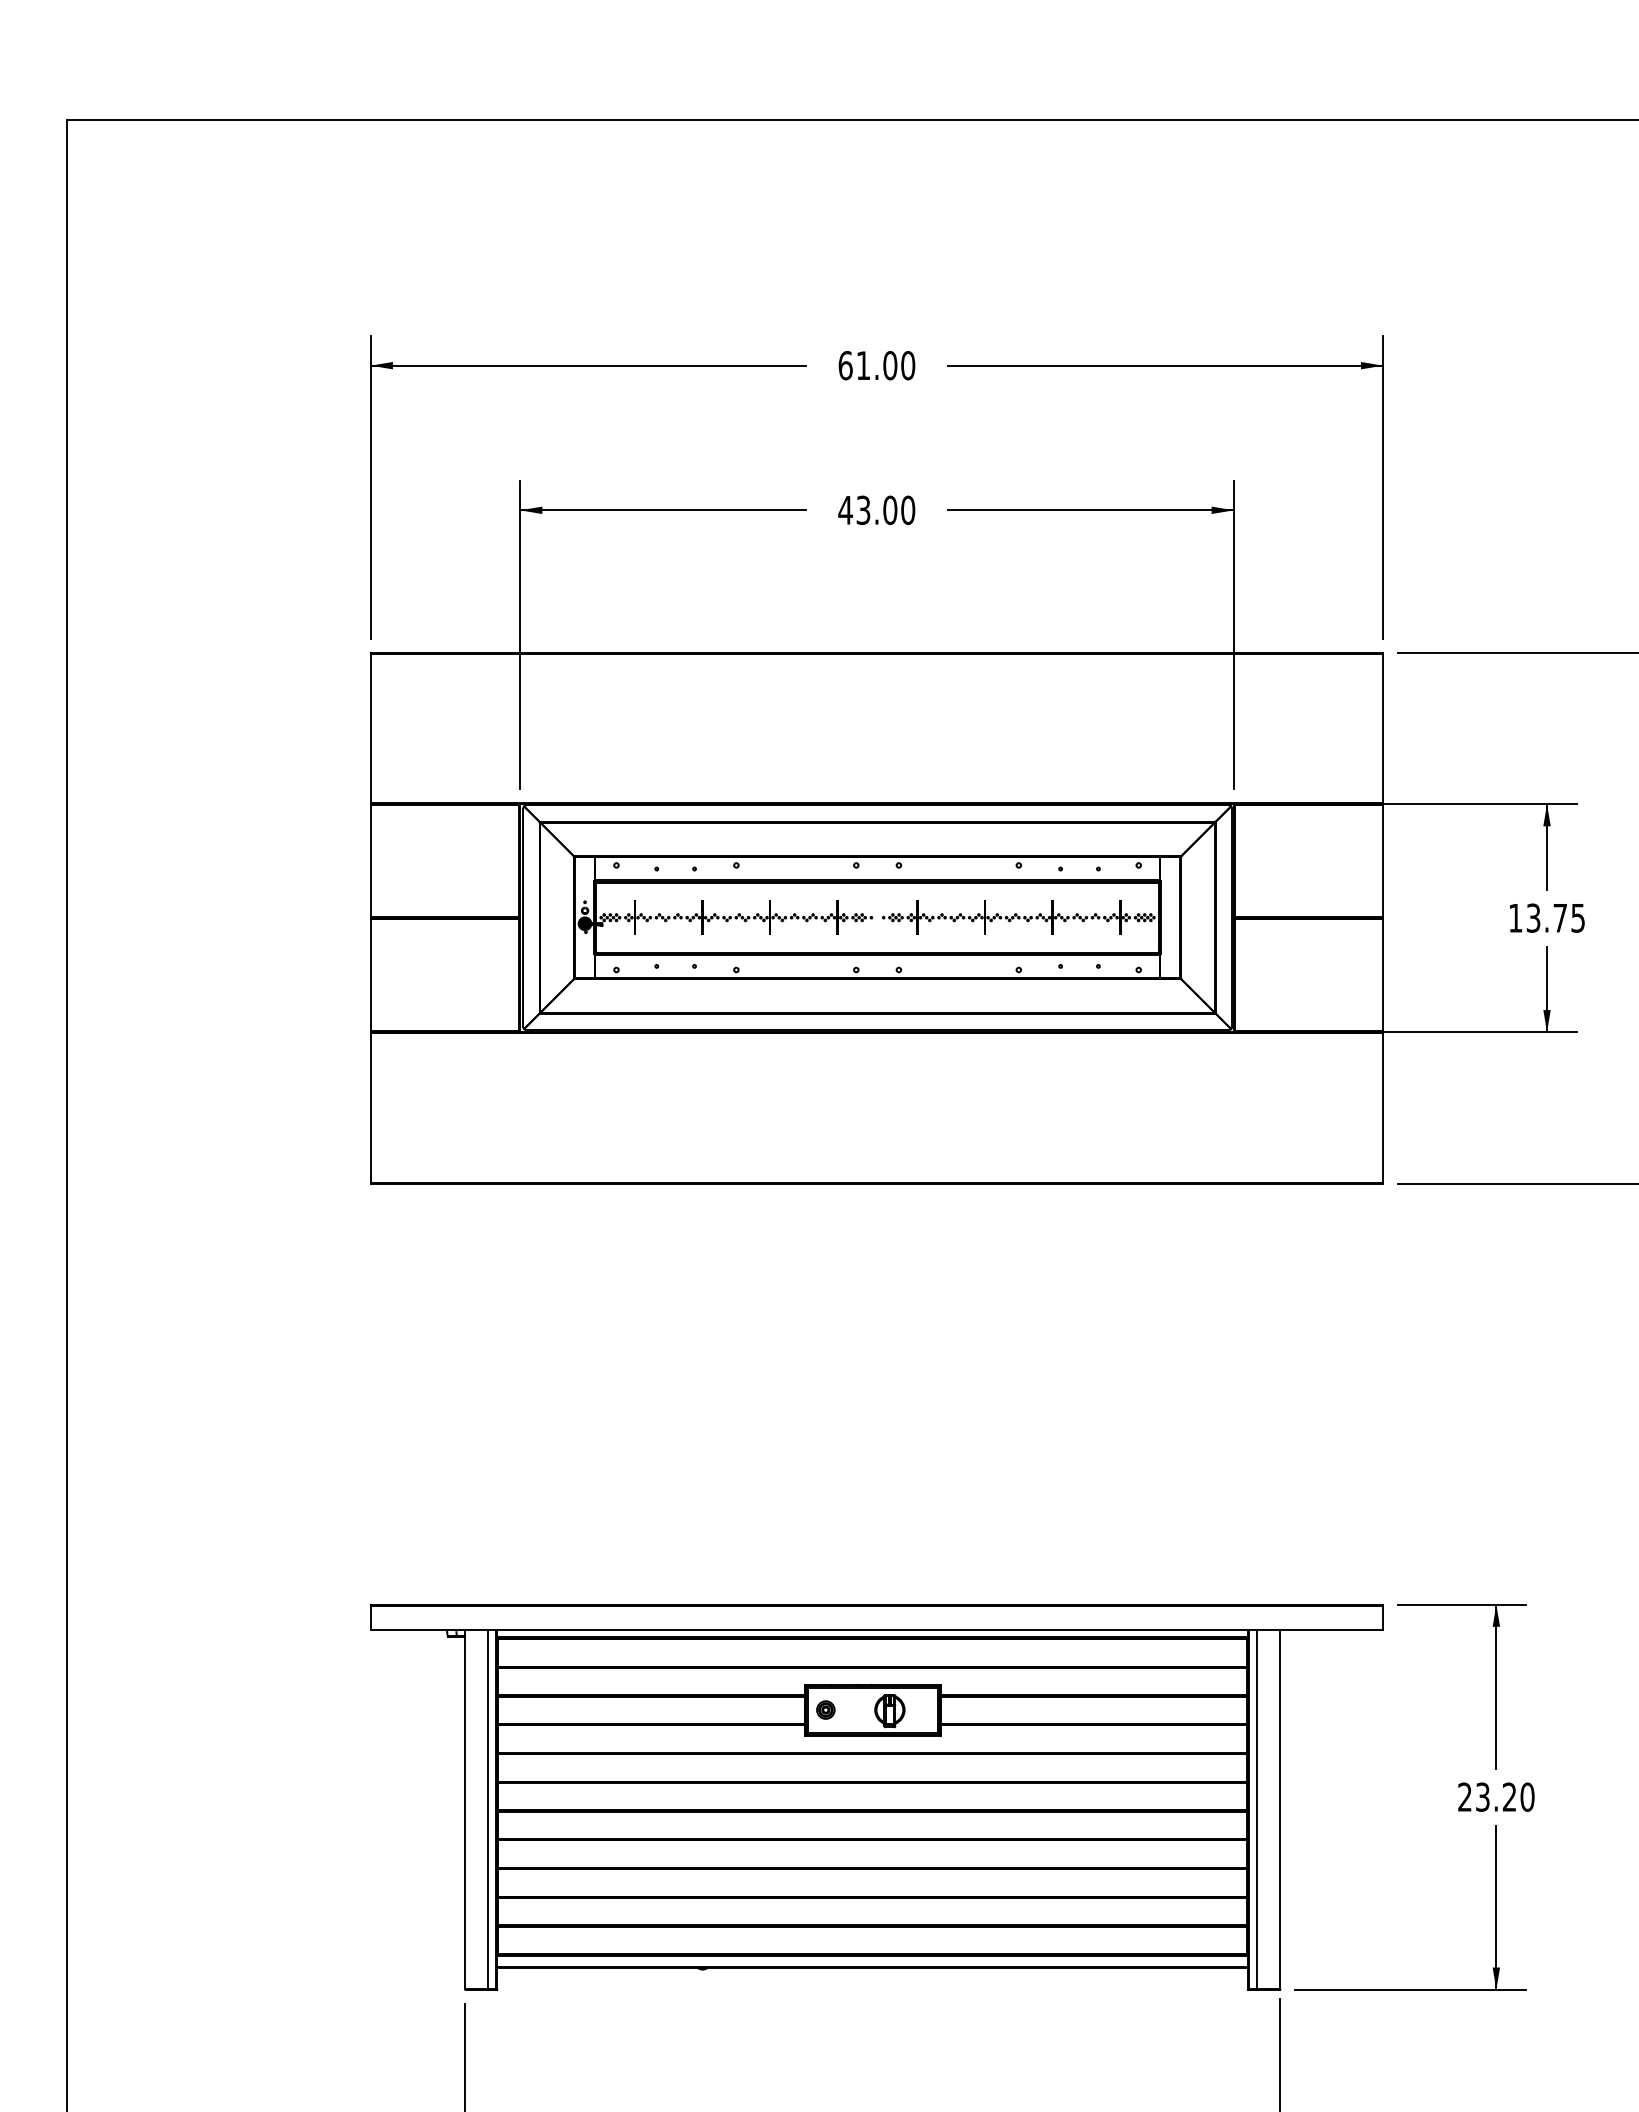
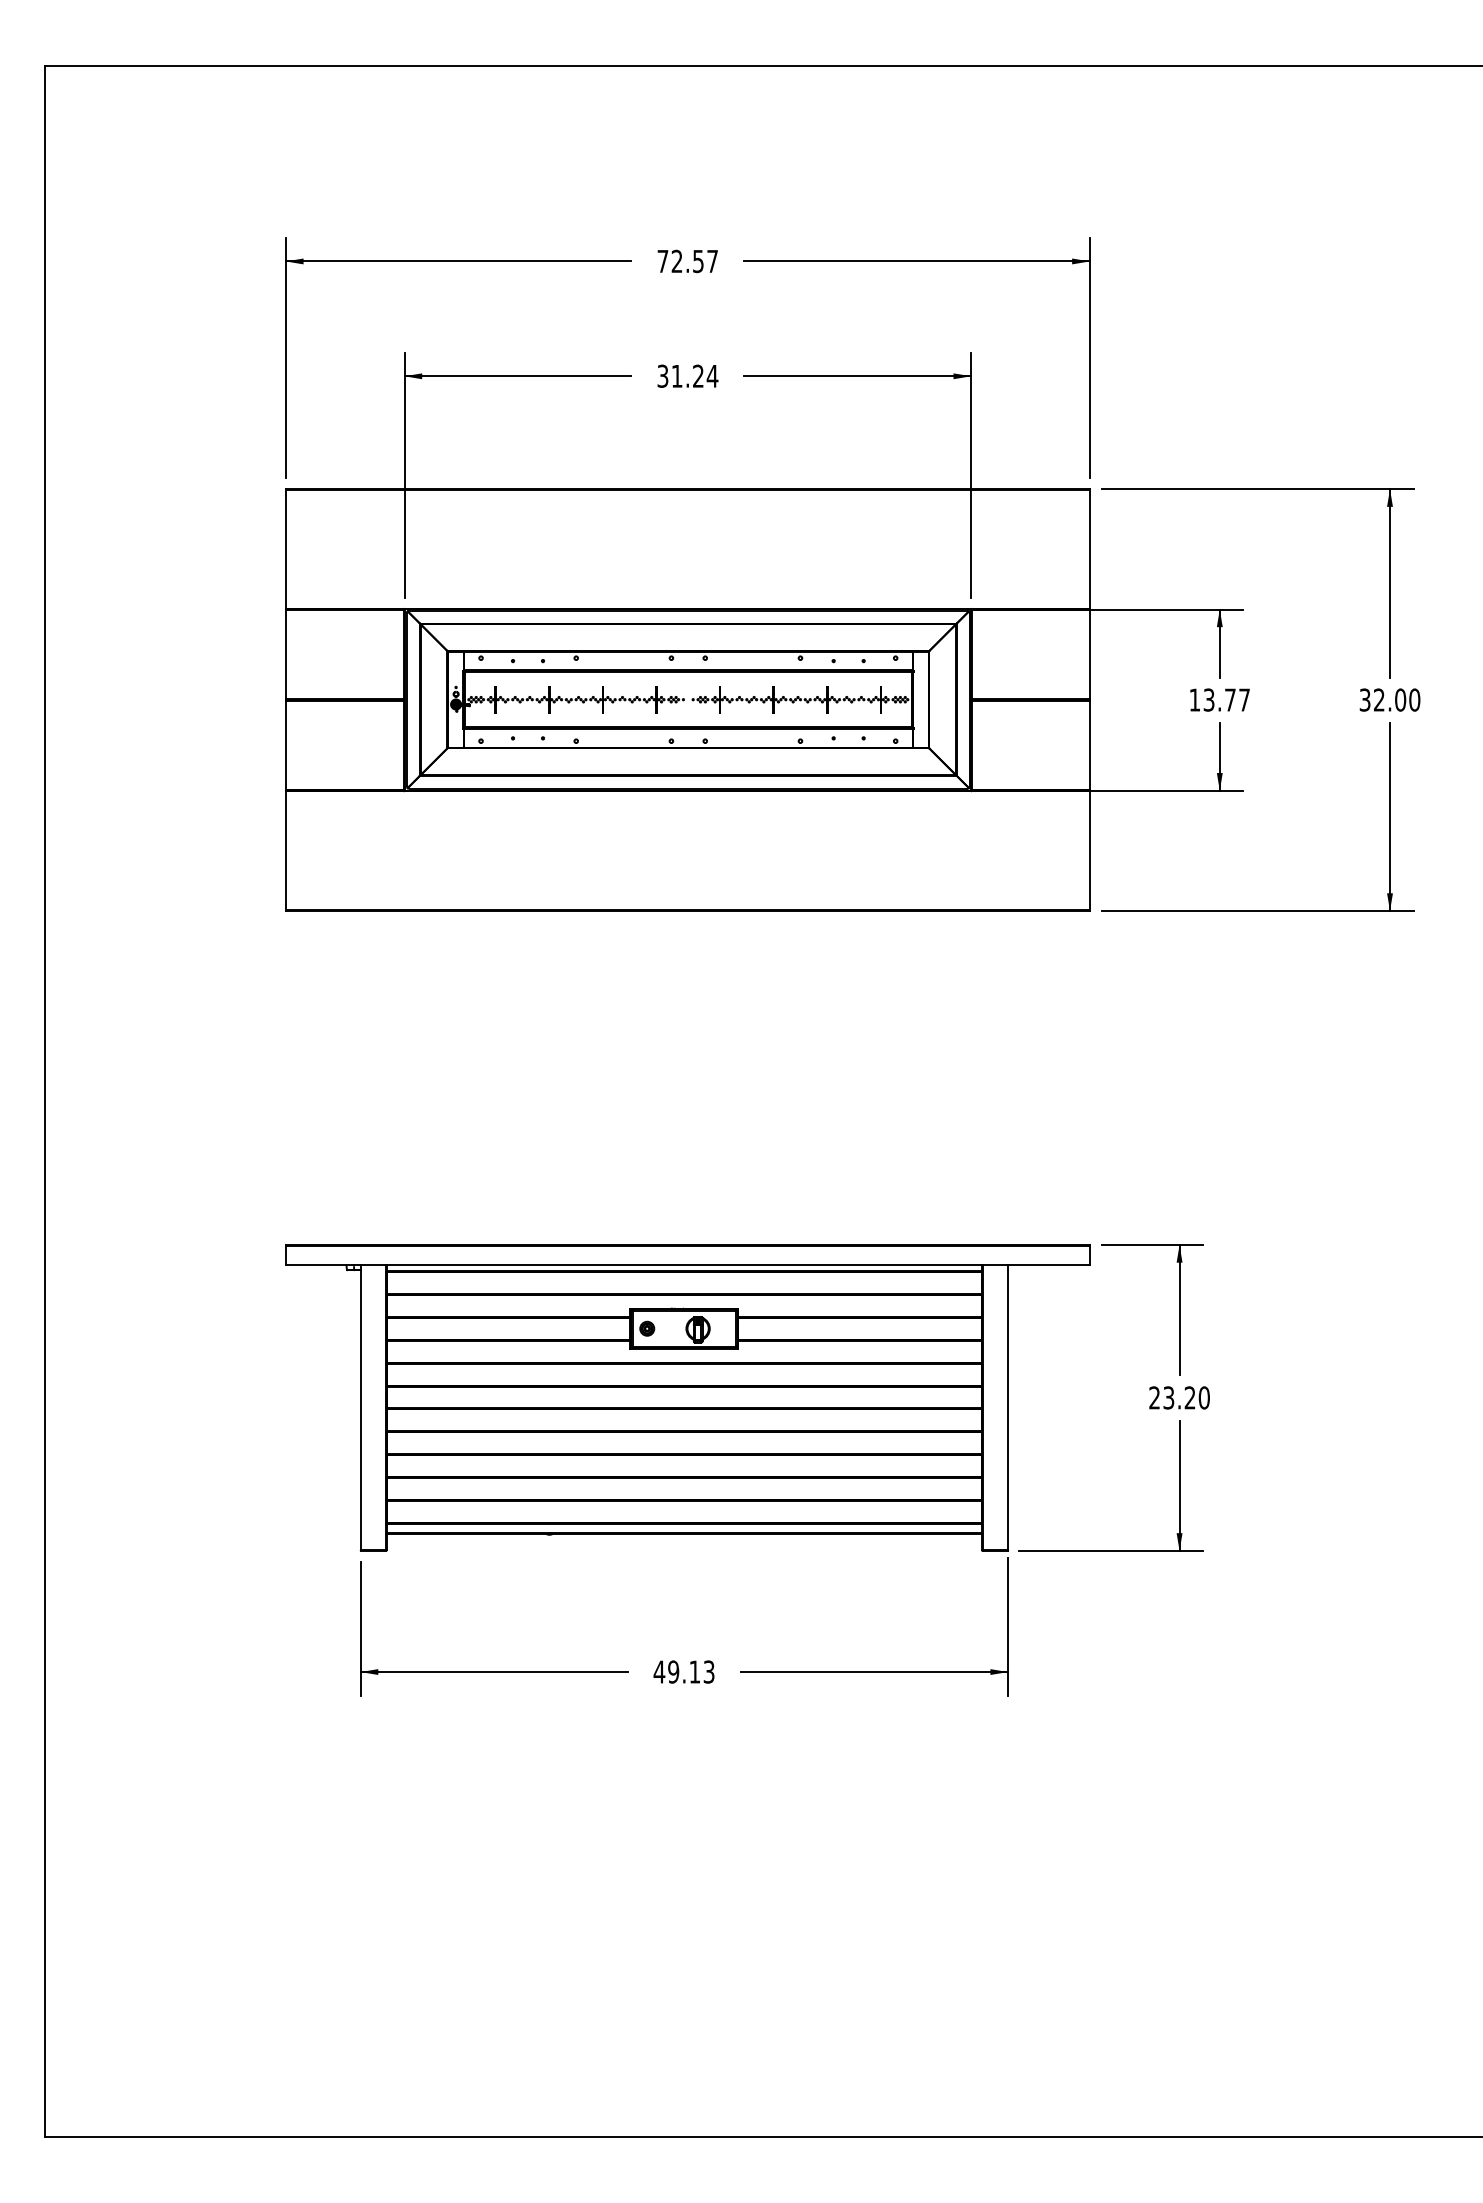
text: (876, 365) -> (687, 261), 61.00 -> 72.57
text: (876, 509) -> (687, 375), 43.00 -> 31.24
text: (1578, 917) -> (1244, 699), 13.75 -> 13.77
line: (488, 1809) -> (379, 1407), removed
line: (1256, 1809) -> (989, 1407), removed

